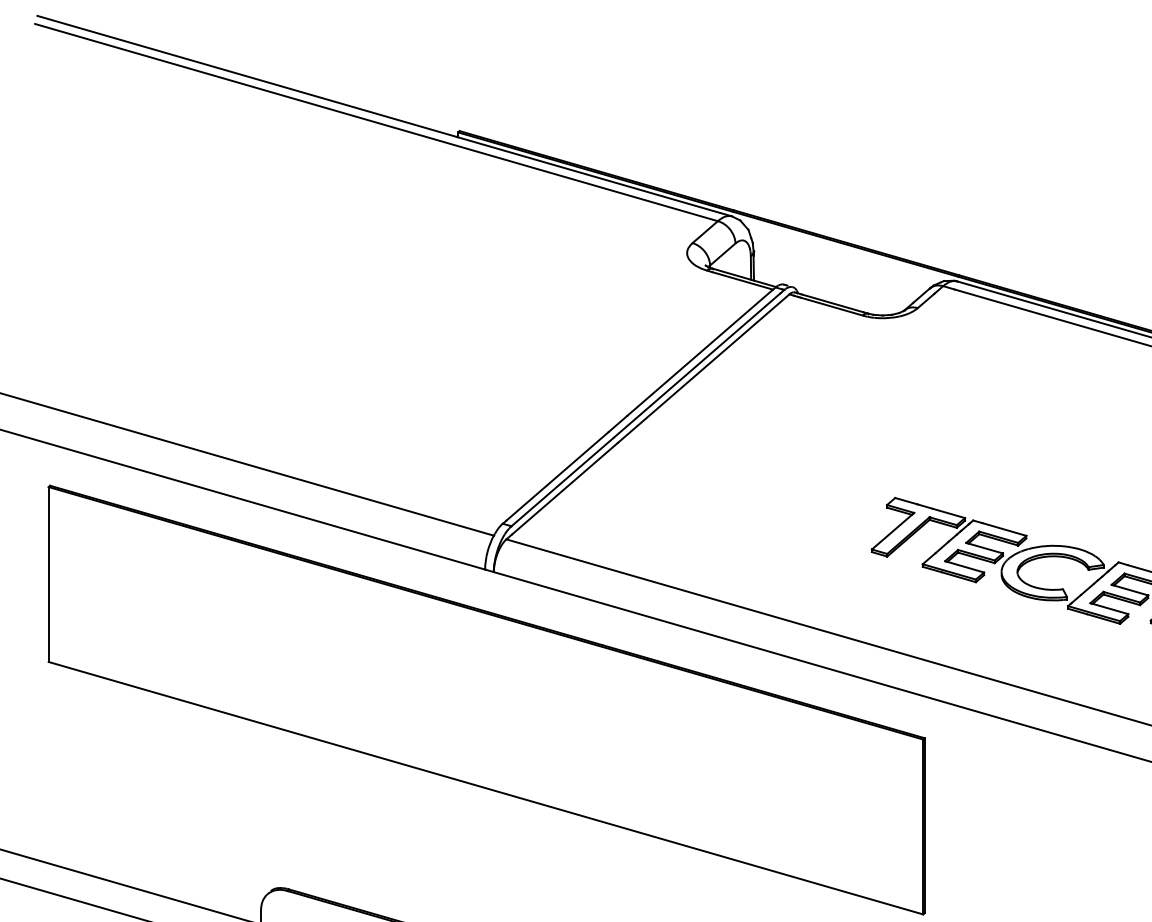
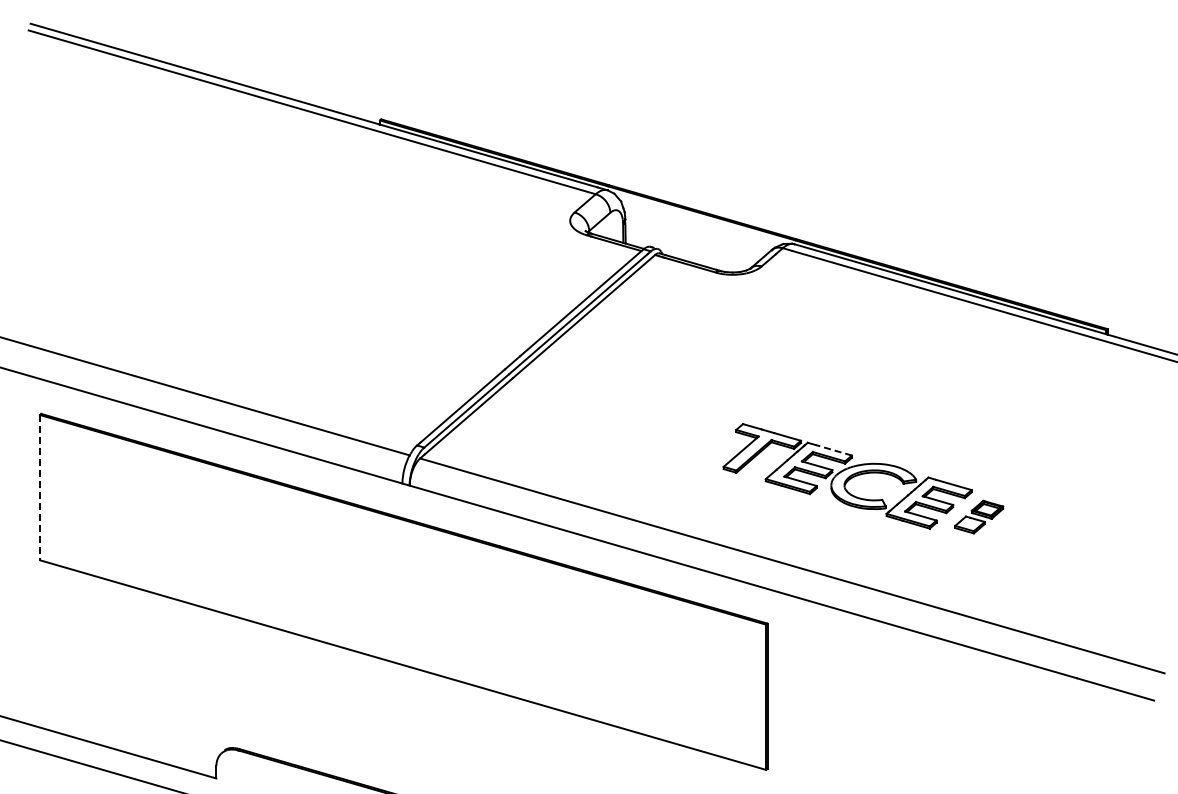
line: (1004, 529) -> (833, 450), solid -> dashed
line: (49, 574) -> (40, 487), solid -> dashed

